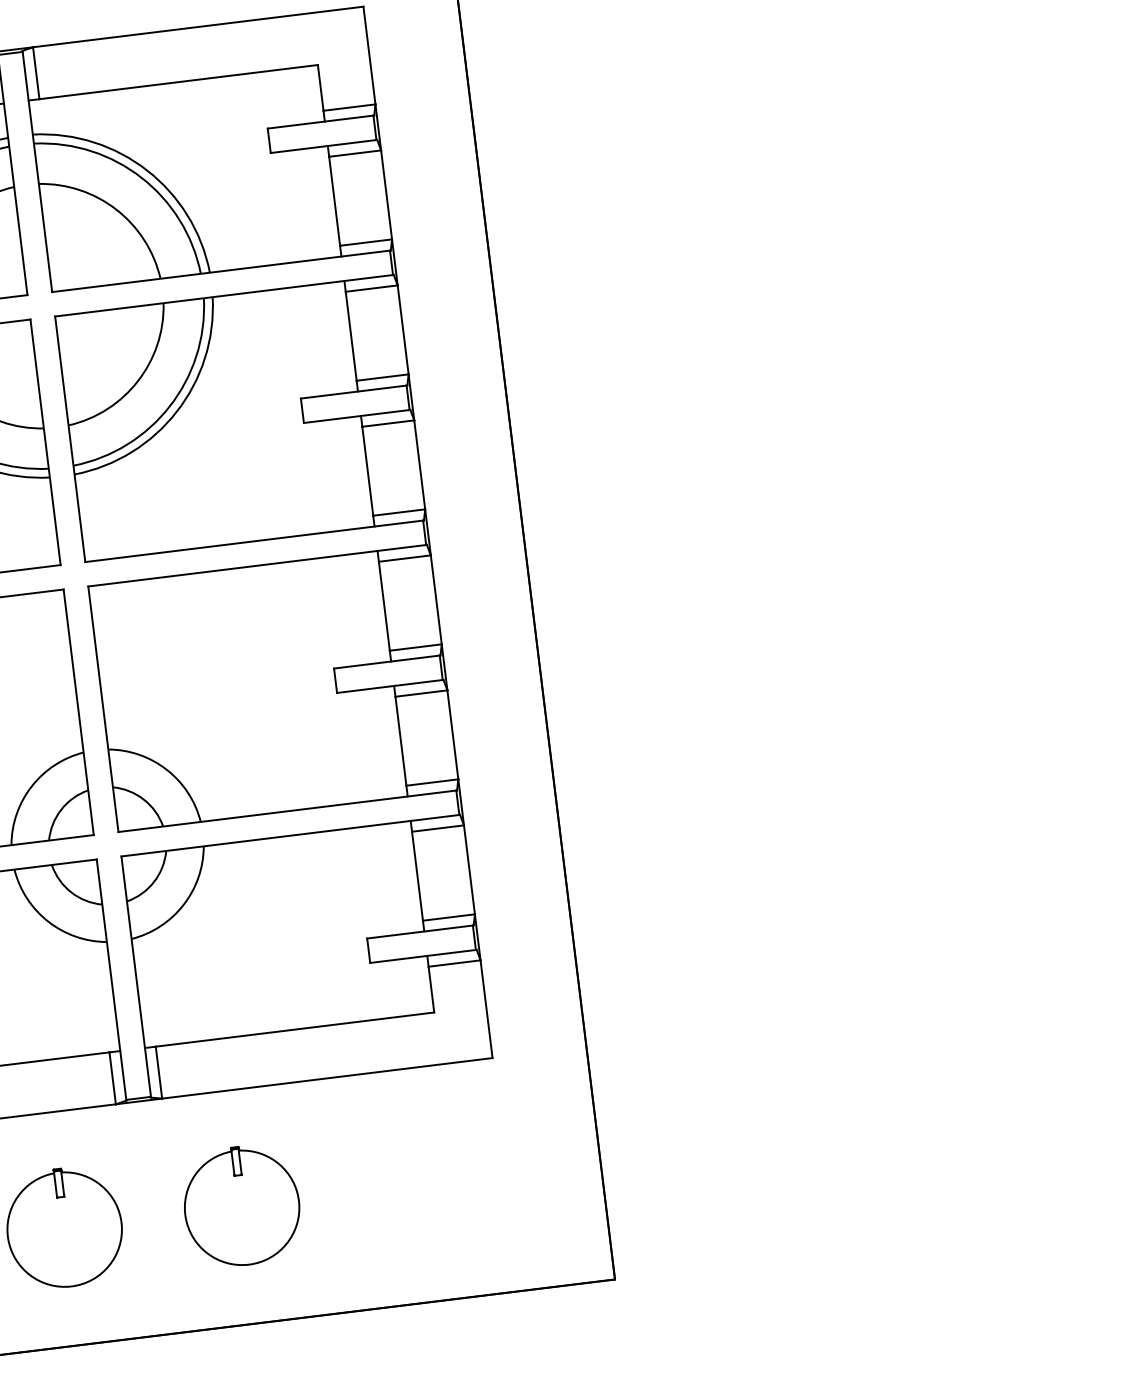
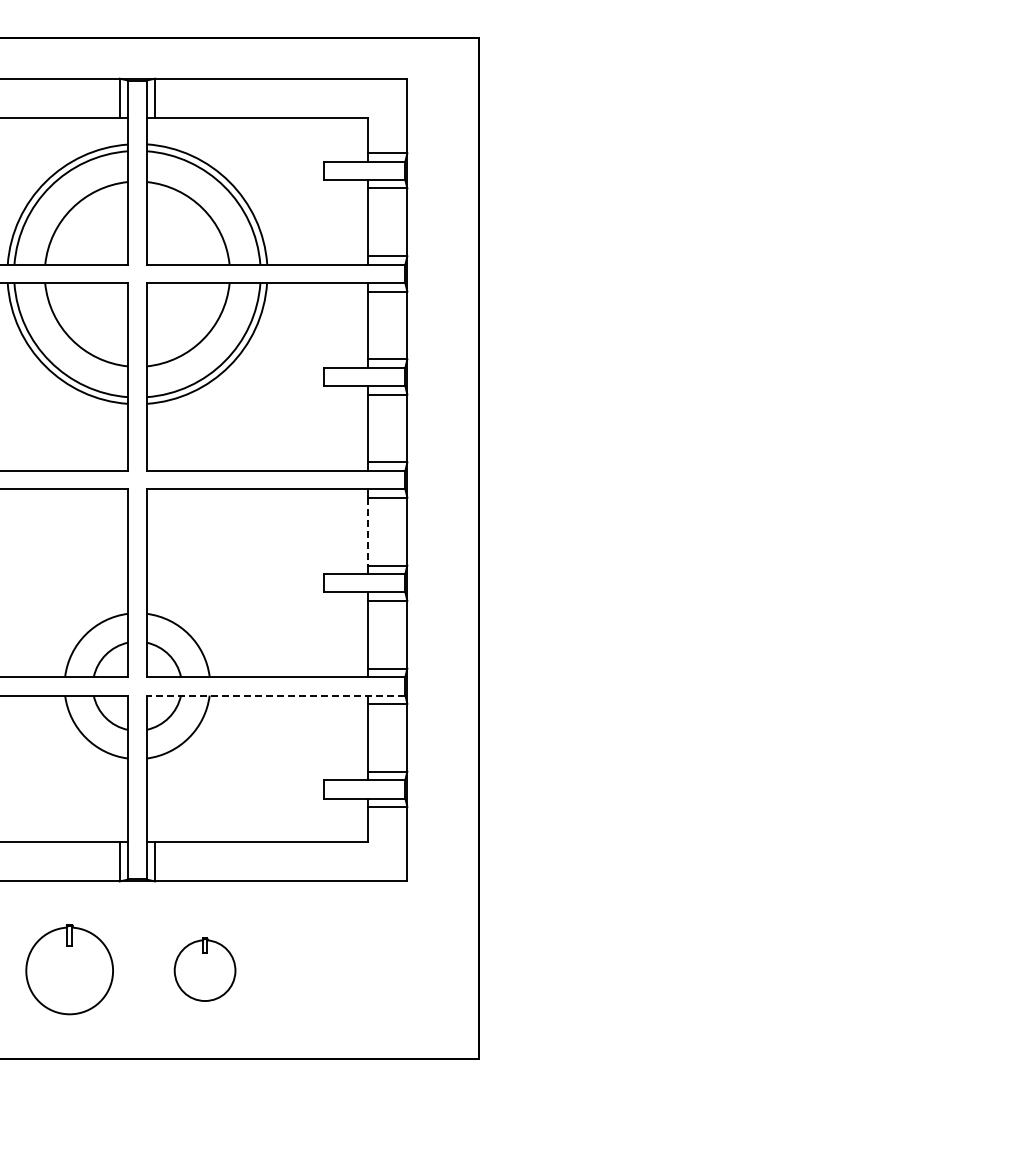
line: (384, 606) -> (367, 531), solid -> dashed
line: (289, 835) -> (275, 695), solid -> dashed
part: (241, 1206) -> (204, 969), size x0.7

